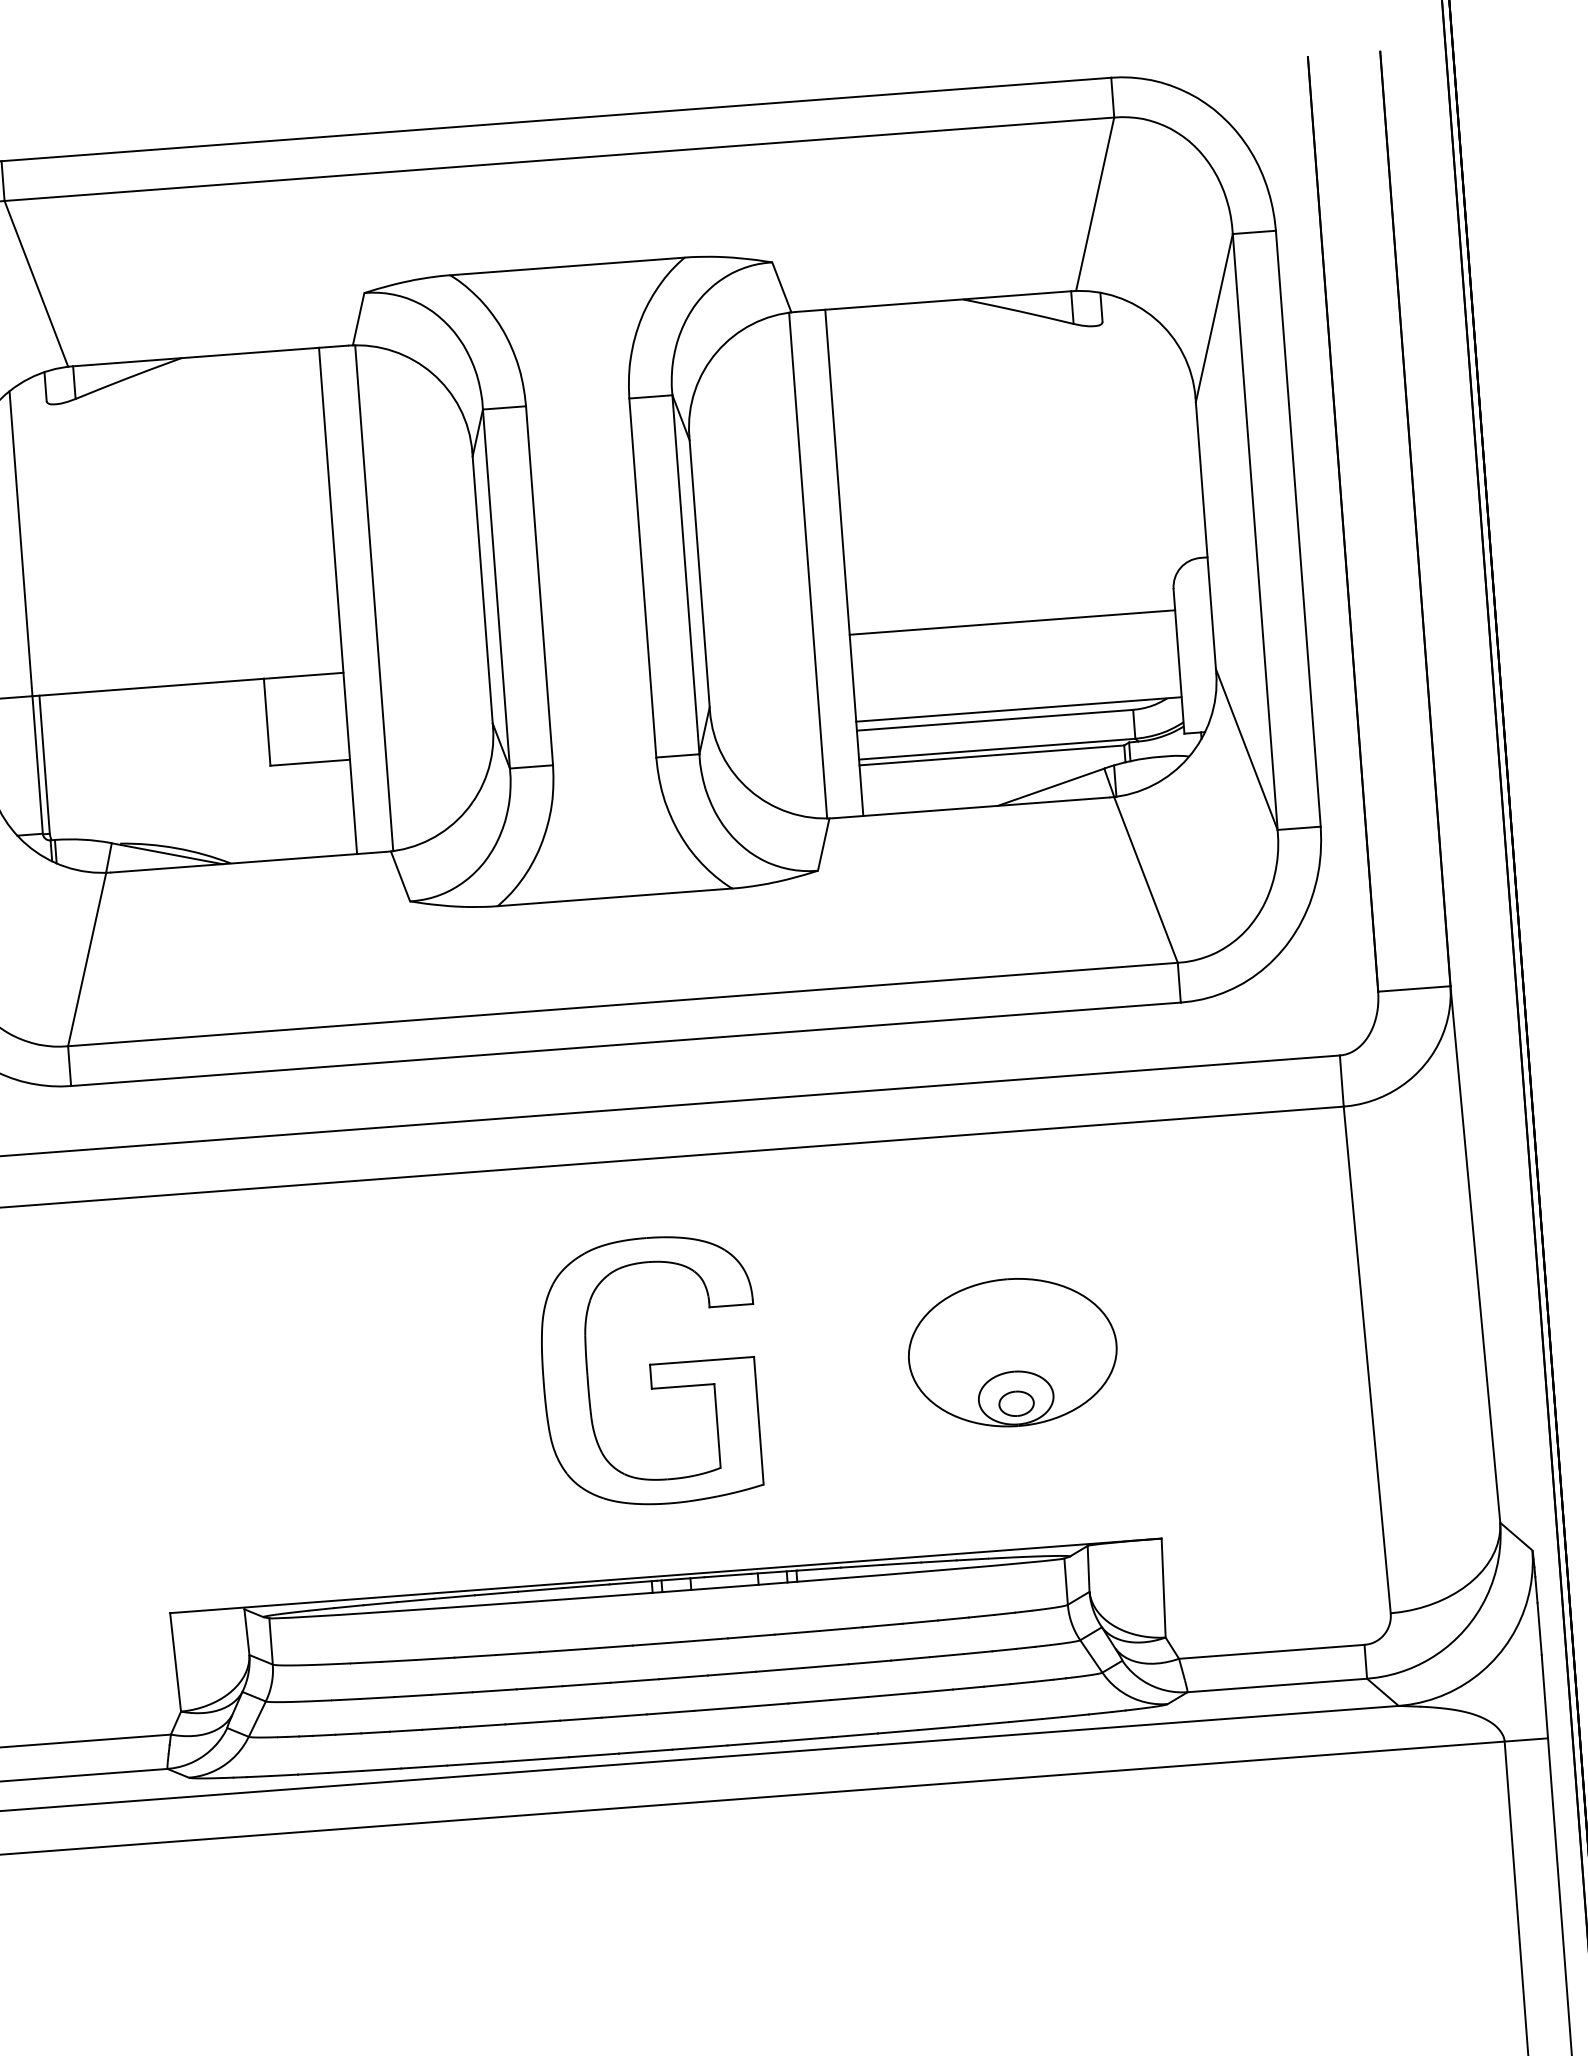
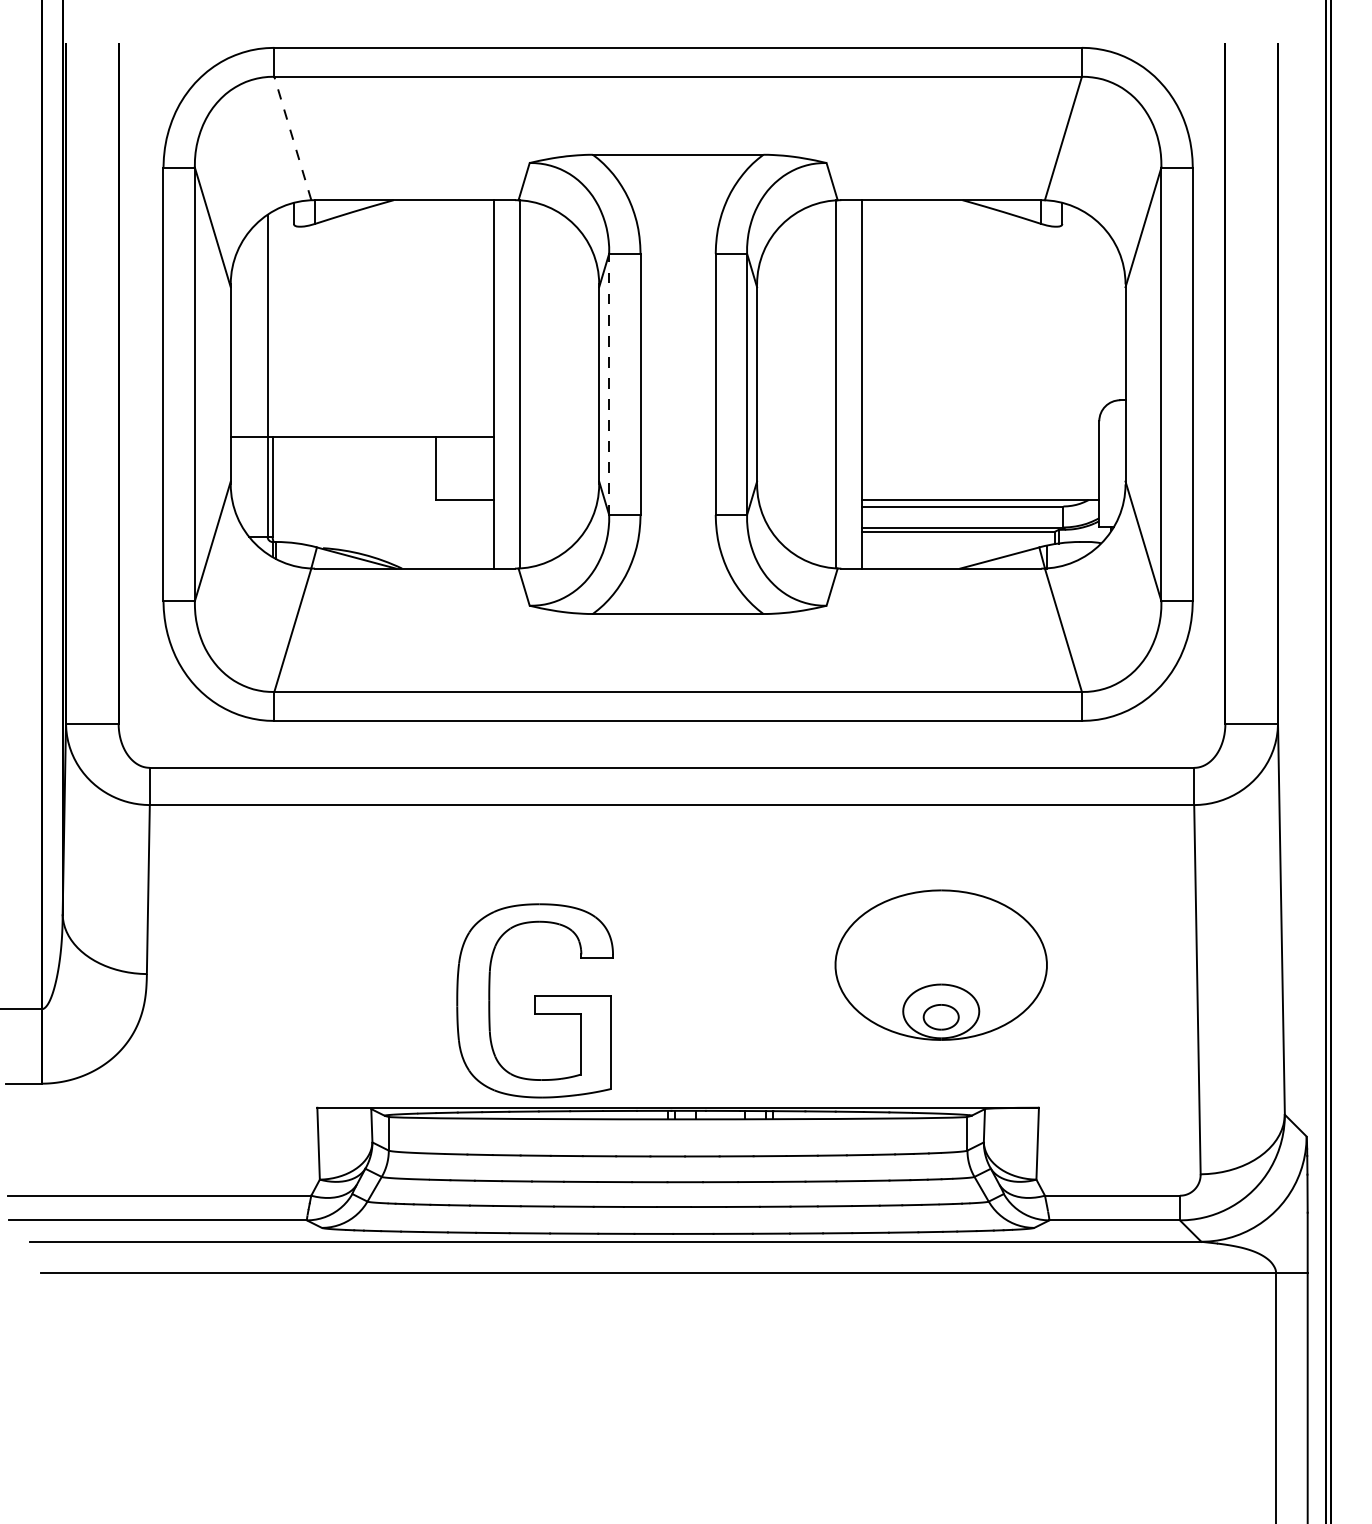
line: (35, 283) -> (292, 138), solid -> dashed
line: (496, 589) -> (609, 384), solid -> dashed
line: (1012, 622) -> (980, 436), removed
part: (1012, 1351) -> (941, 964), size x1.4
part: (649, 1370) -> (534, 1000), moved

